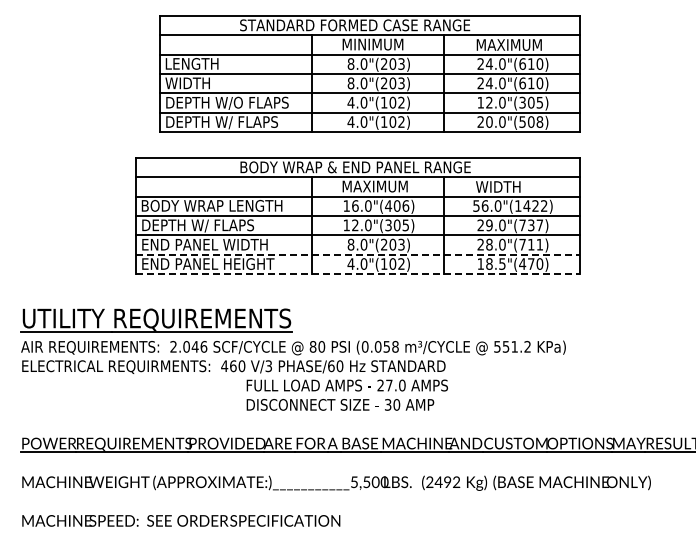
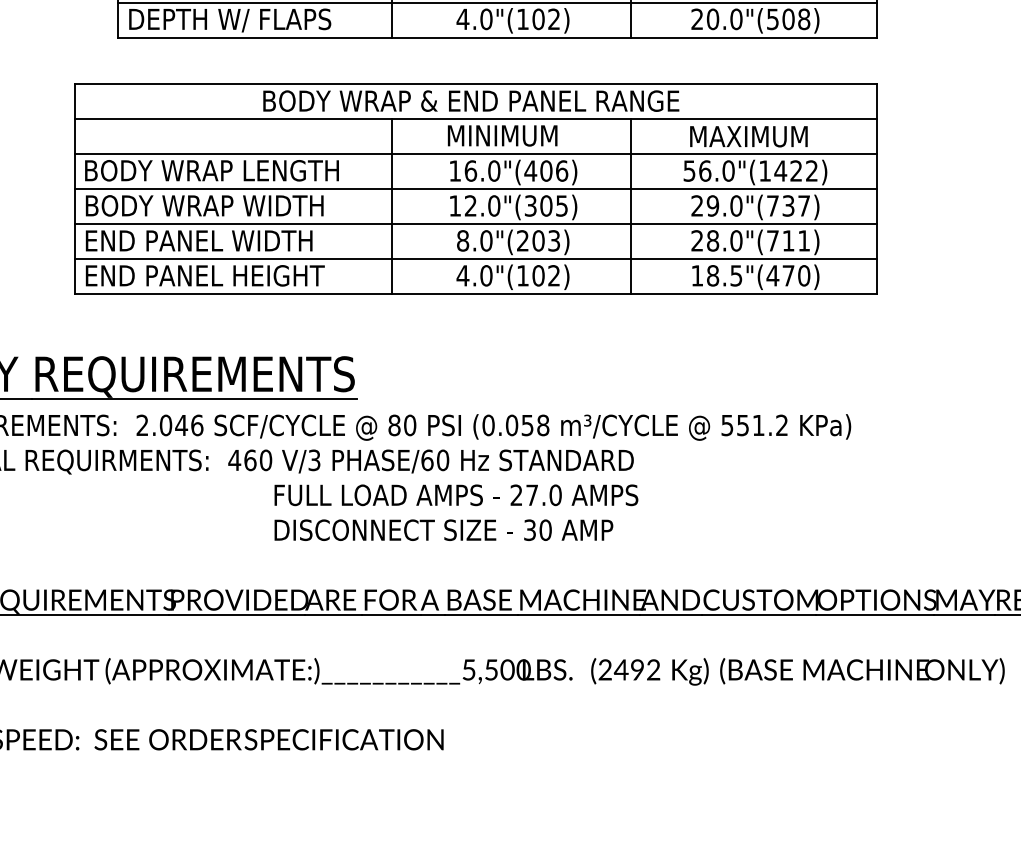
text: (380, 186) -> (516, 135), MAXIMUM -> MINIMUM
text: (508, 186) -> (747, 135), WIDTH -> MAXIMUM
text: (208, 225) -> (205, 206), DEPTH W/ FLAPS -> BODY WRAP WIDTH
line: (358, 254) -> (476, 258), dashed -> solid
line: (358, 274) -> (476, 294), dashed -> solid

